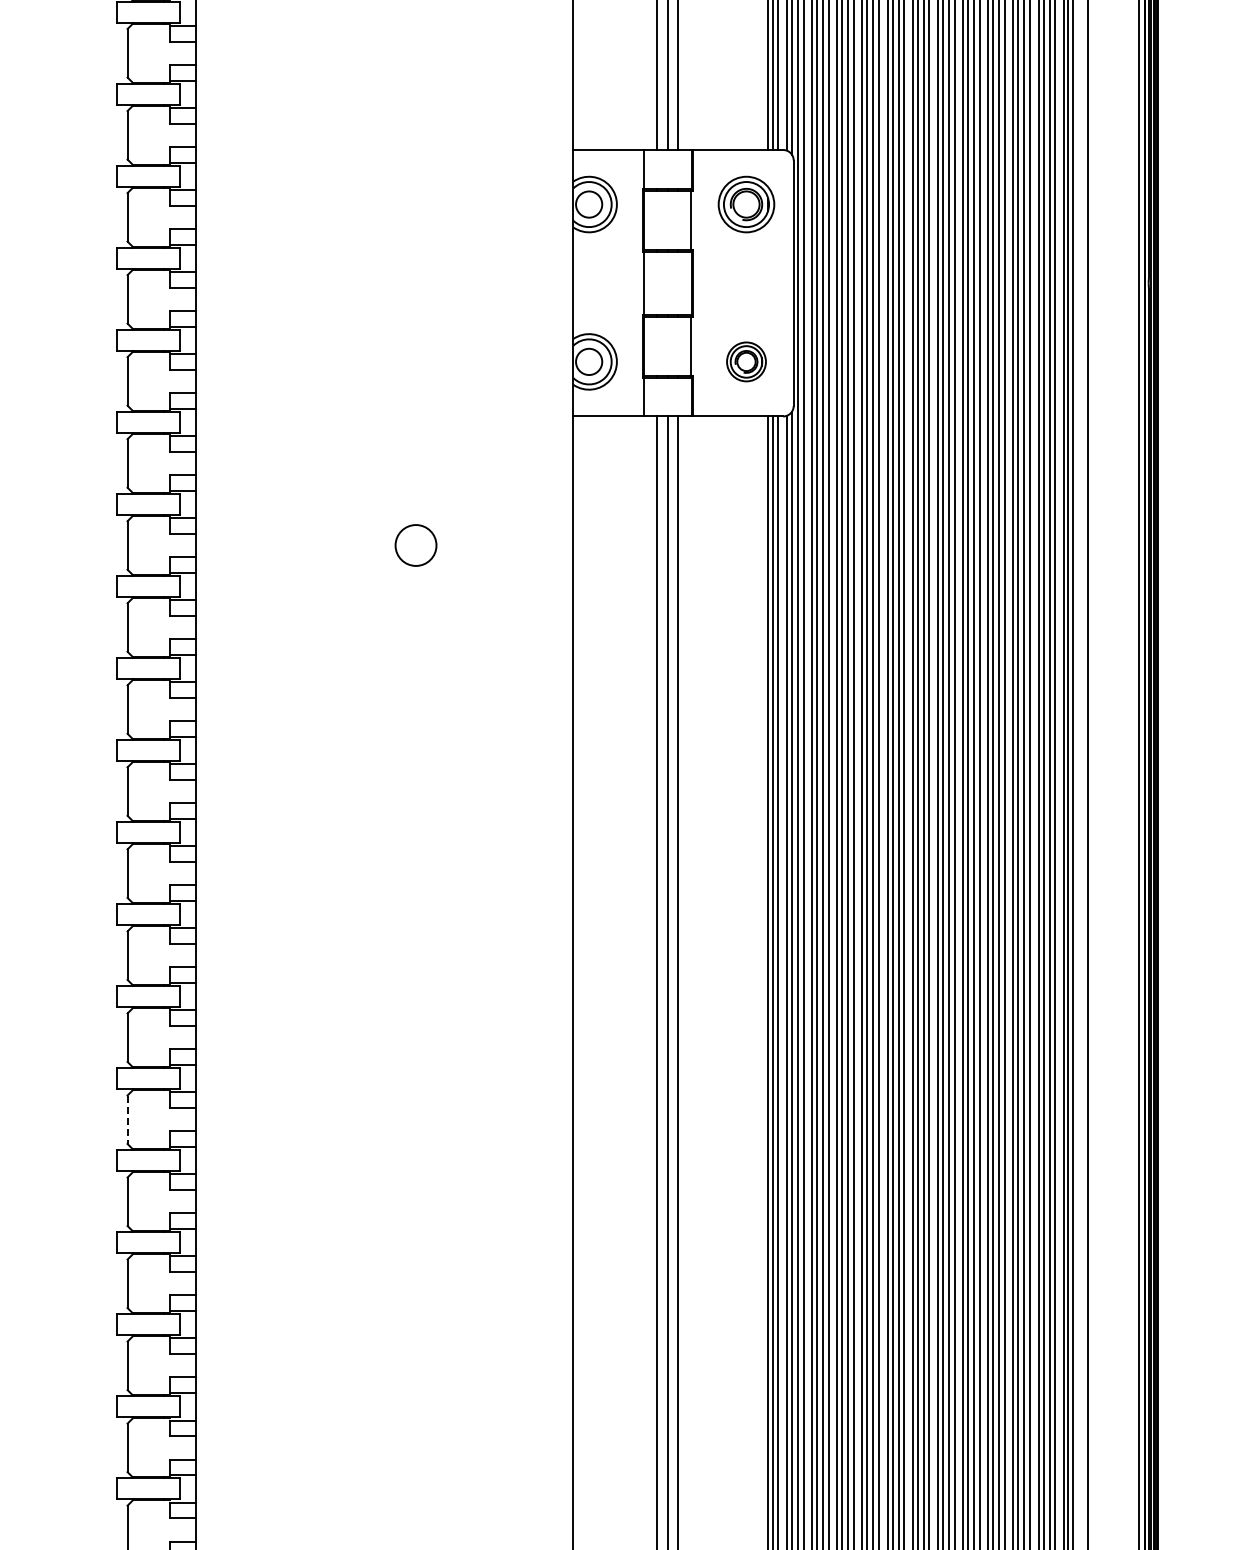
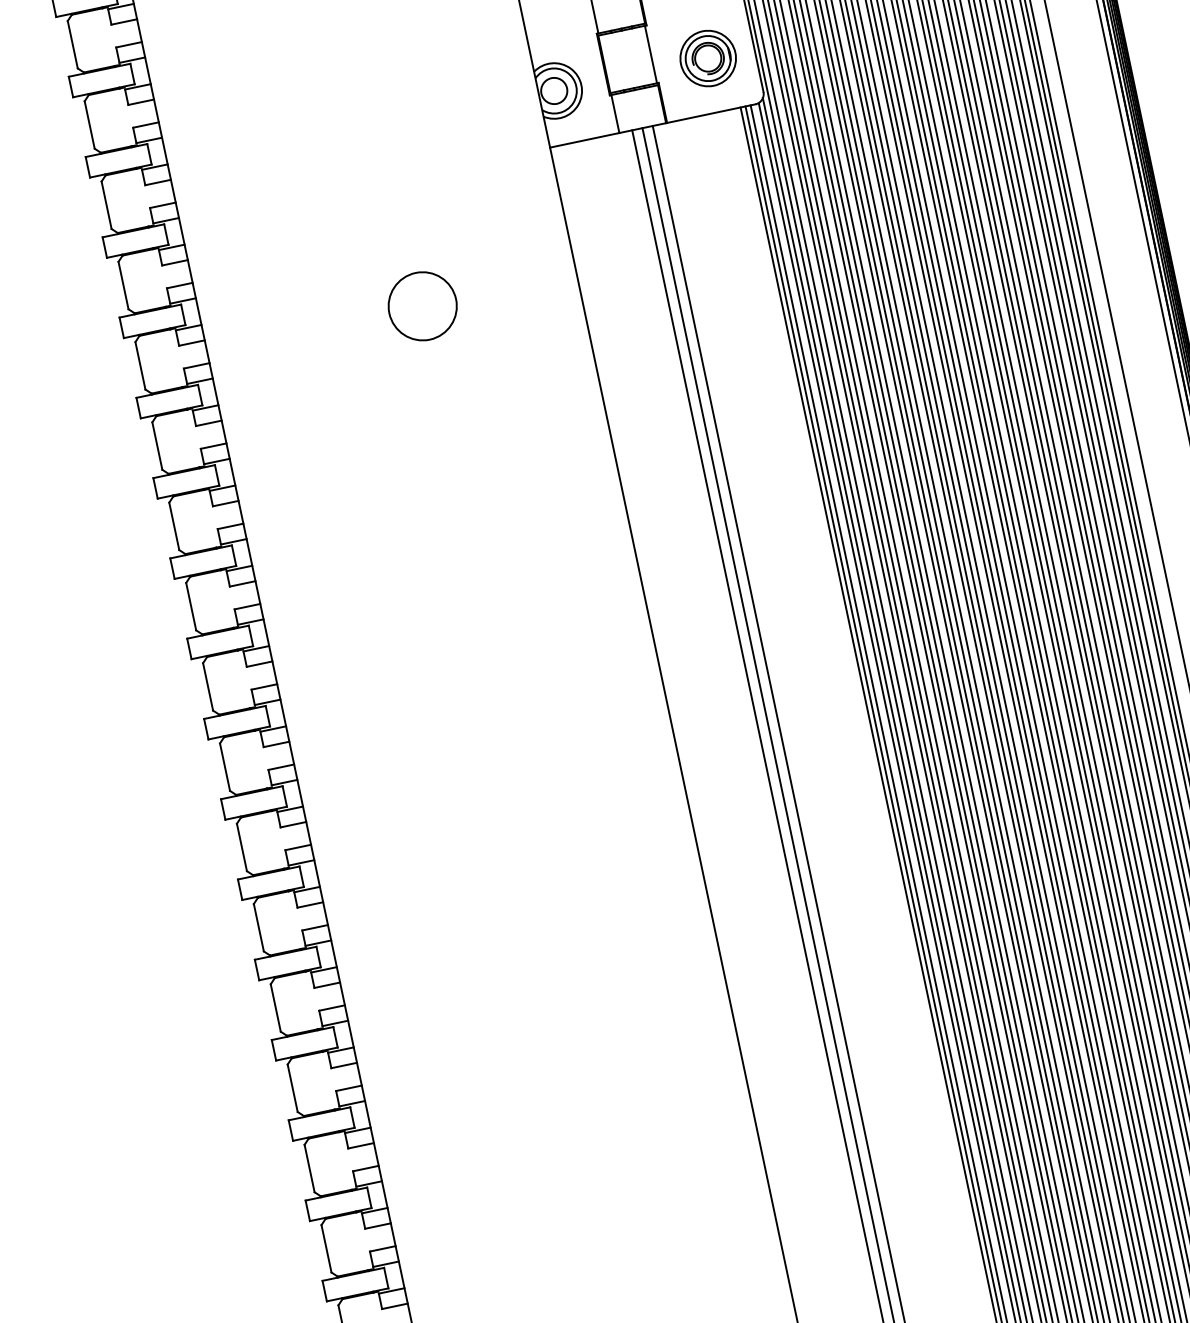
part: (746, 361) -> (708, 58), size x1.43
circle: (415, 545) -> (422, 306), size x1.67
line: (127, 1120) -> (258, 928), dashed -> solid

